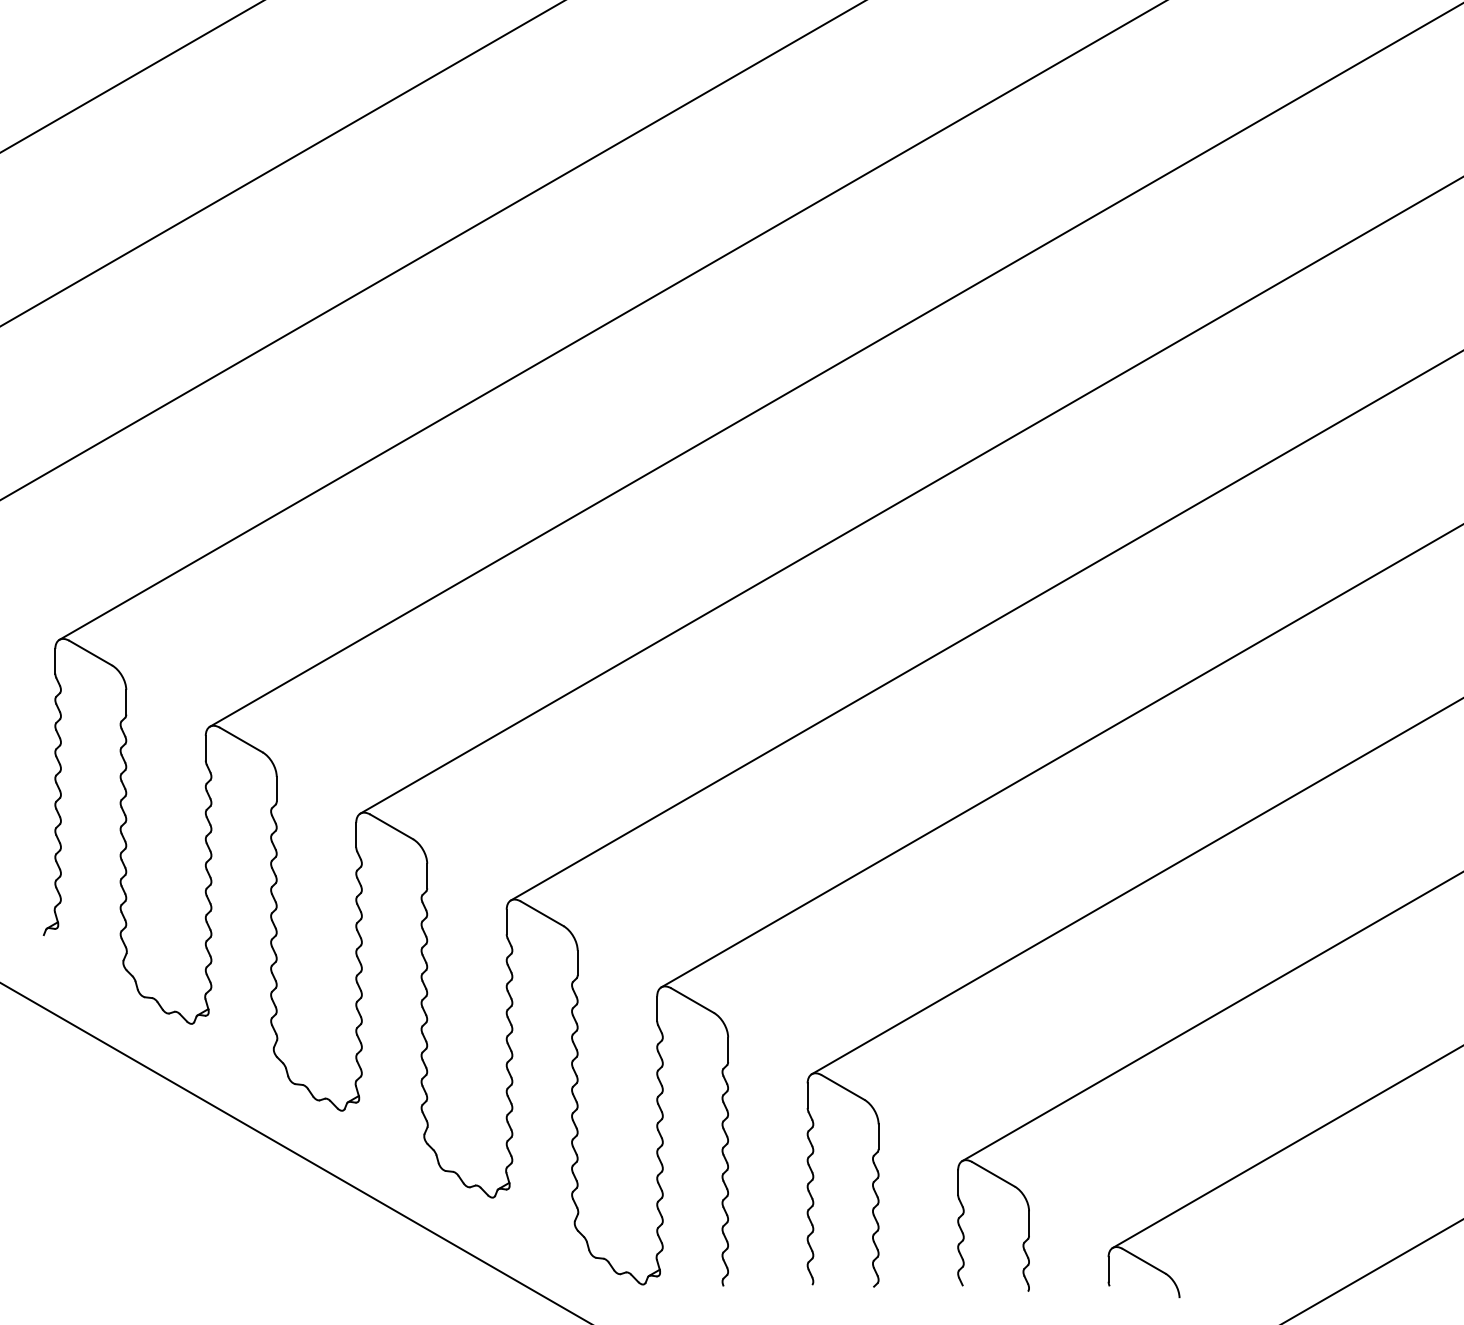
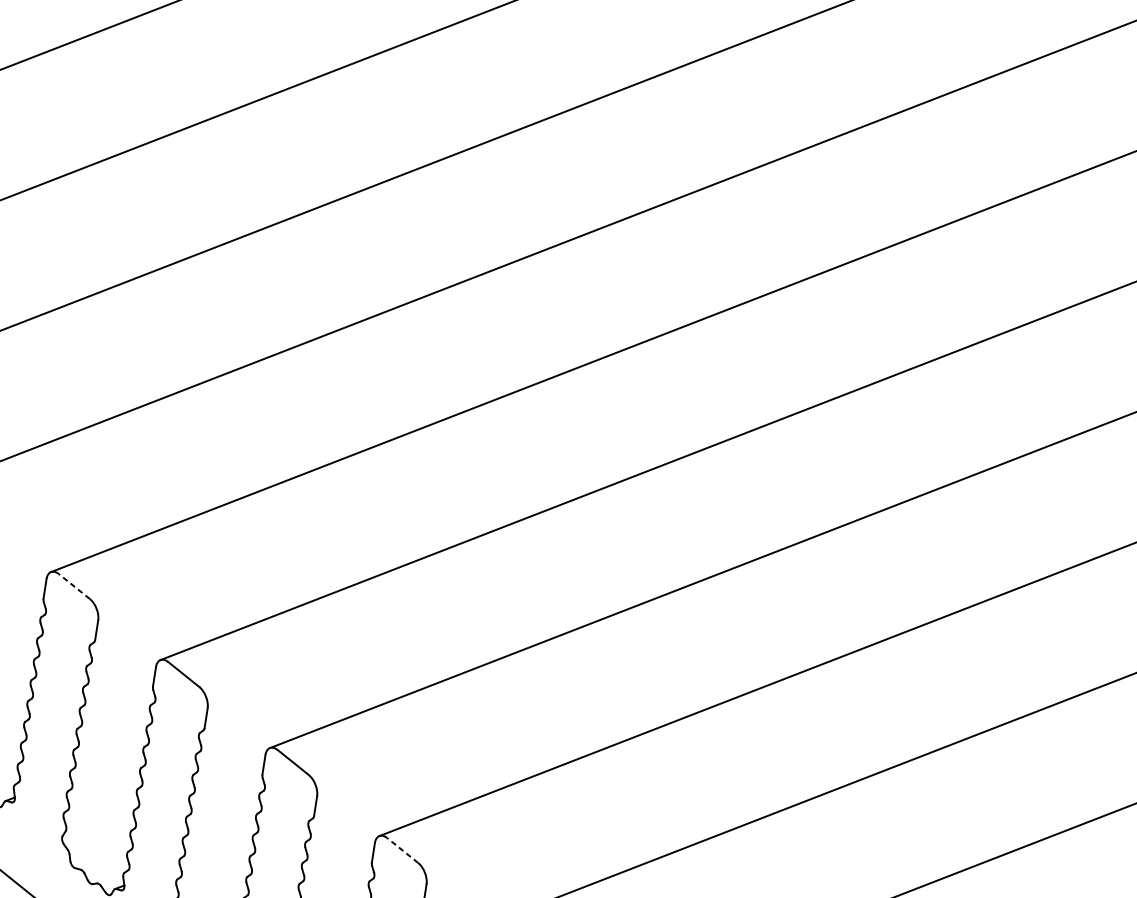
line: (241, 740) -> (74, 586), solid -> dashed
line: (692, 1000) -> (402, 850), solid -> dashed

